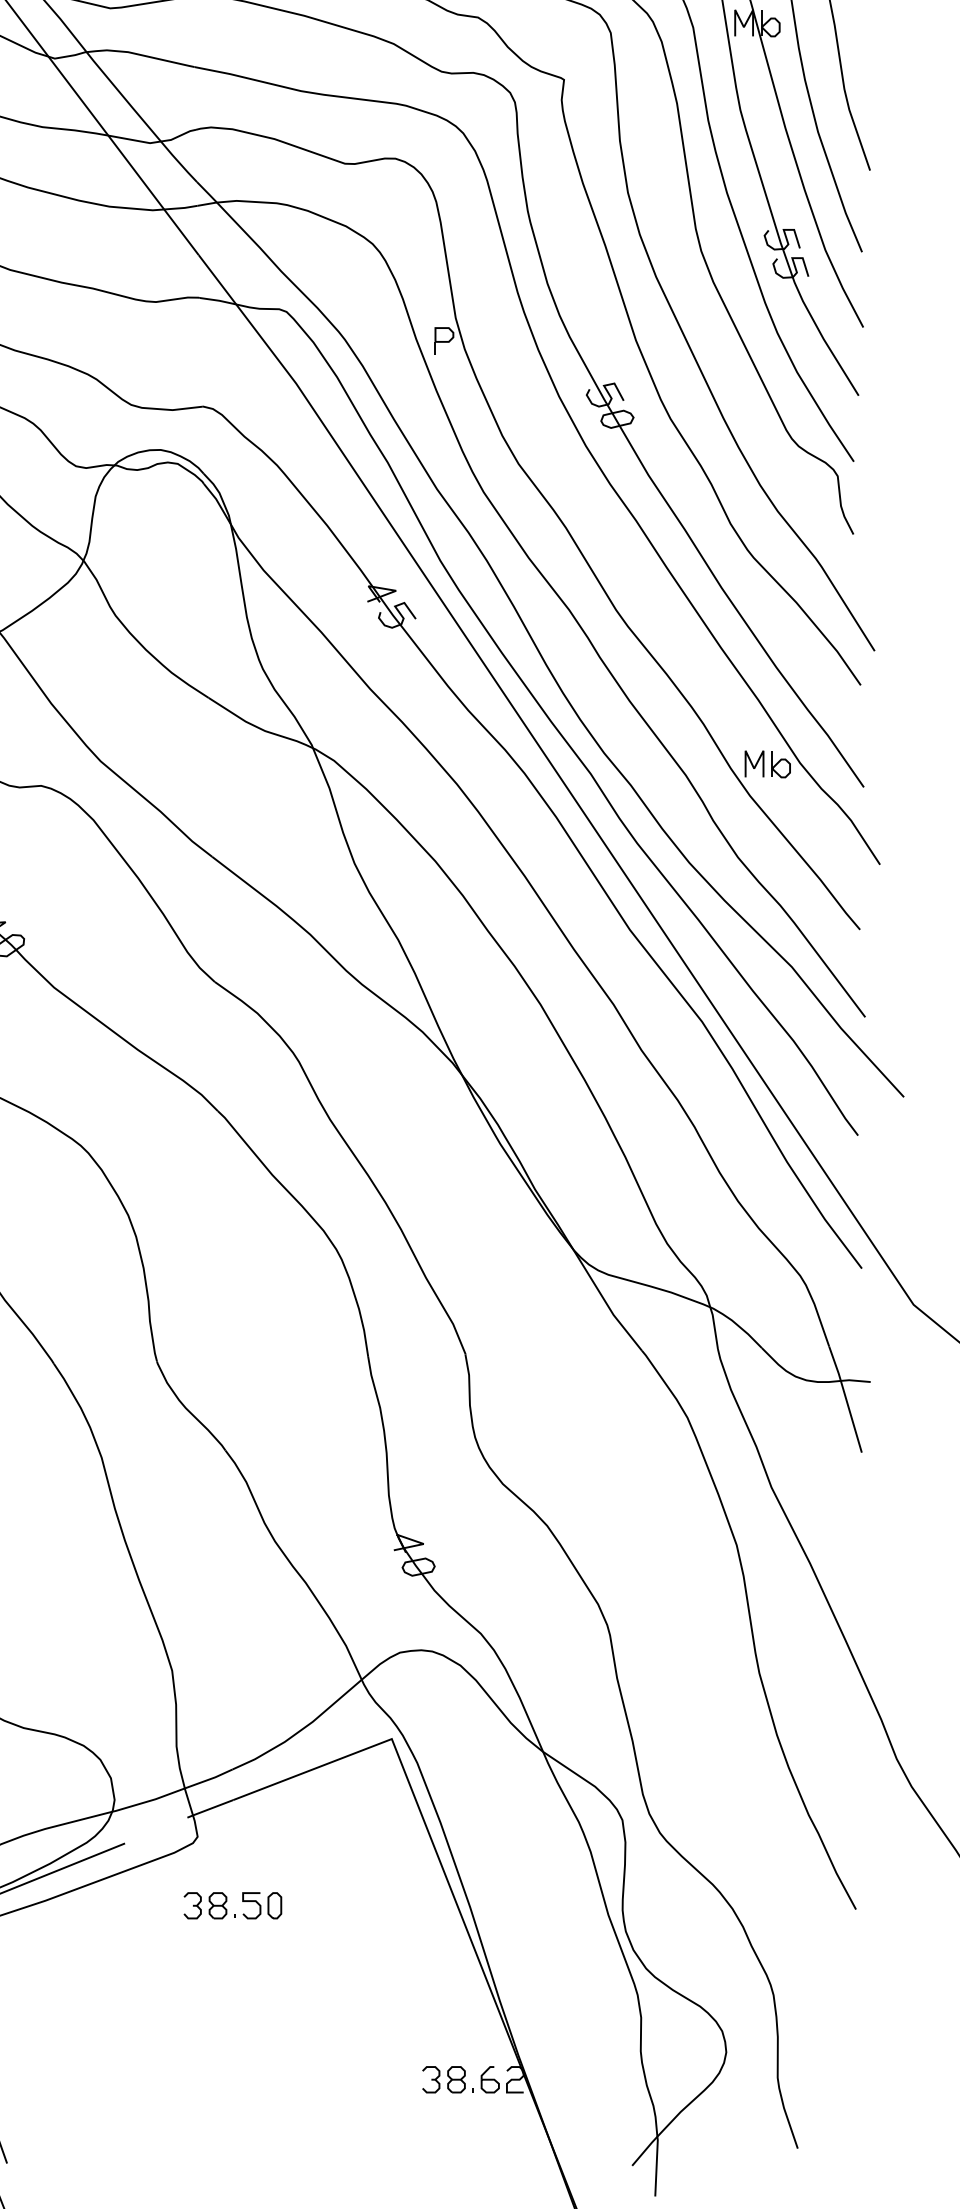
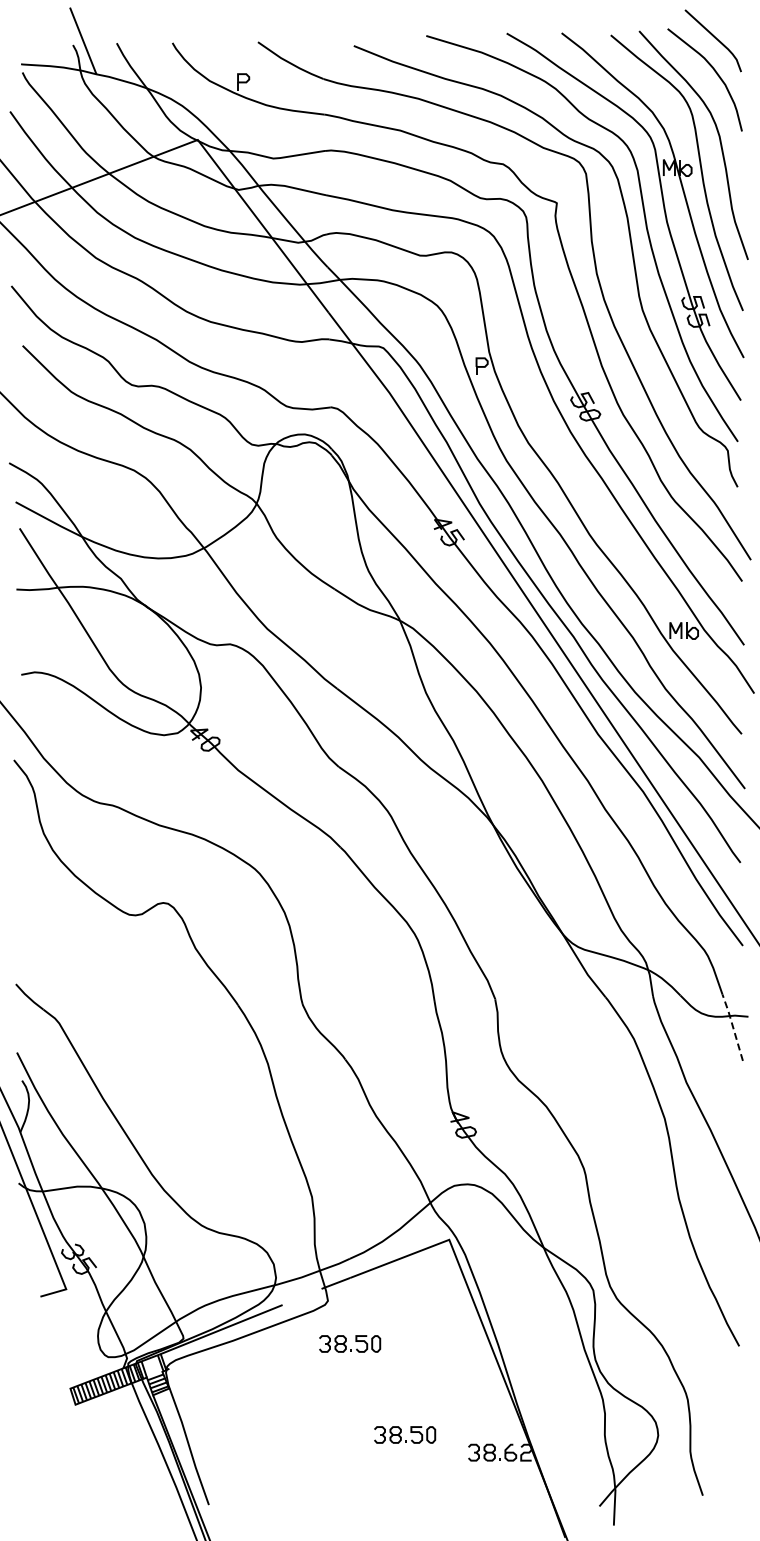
line: (845, 1397) -> (732, 1026), solid -> dashed
part: (321, 2050) -> (405, 1434), added

